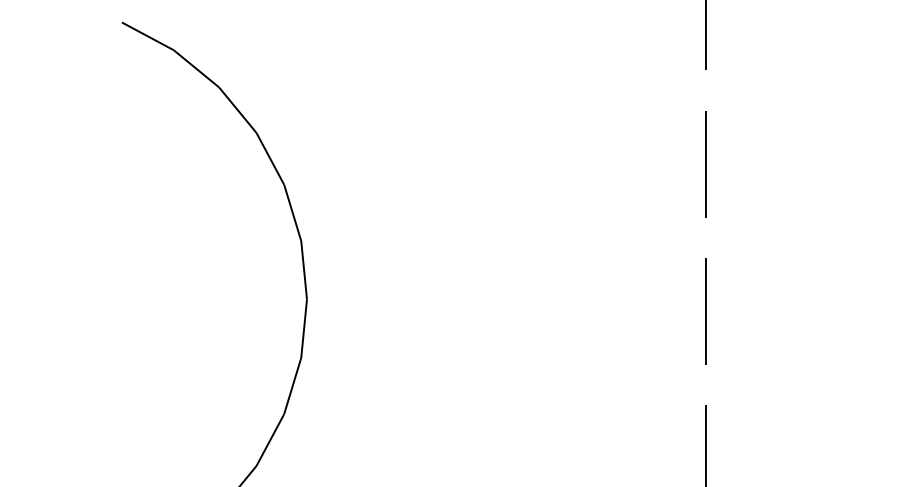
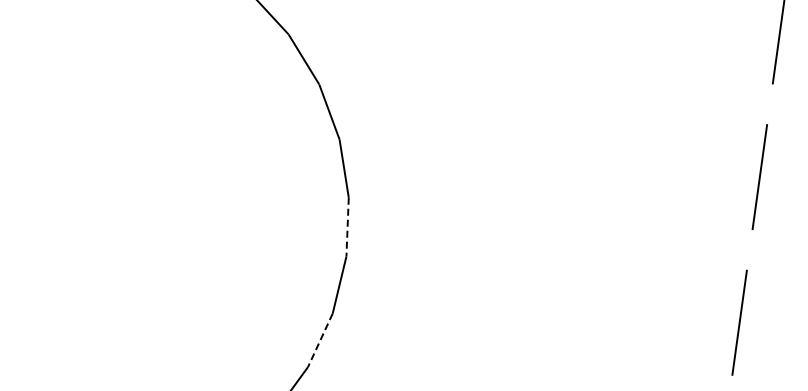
line: (304, 270) -> (347, 227), solid -> dashed
line: (292, 386) -> (320, 340), solid -> dashed

